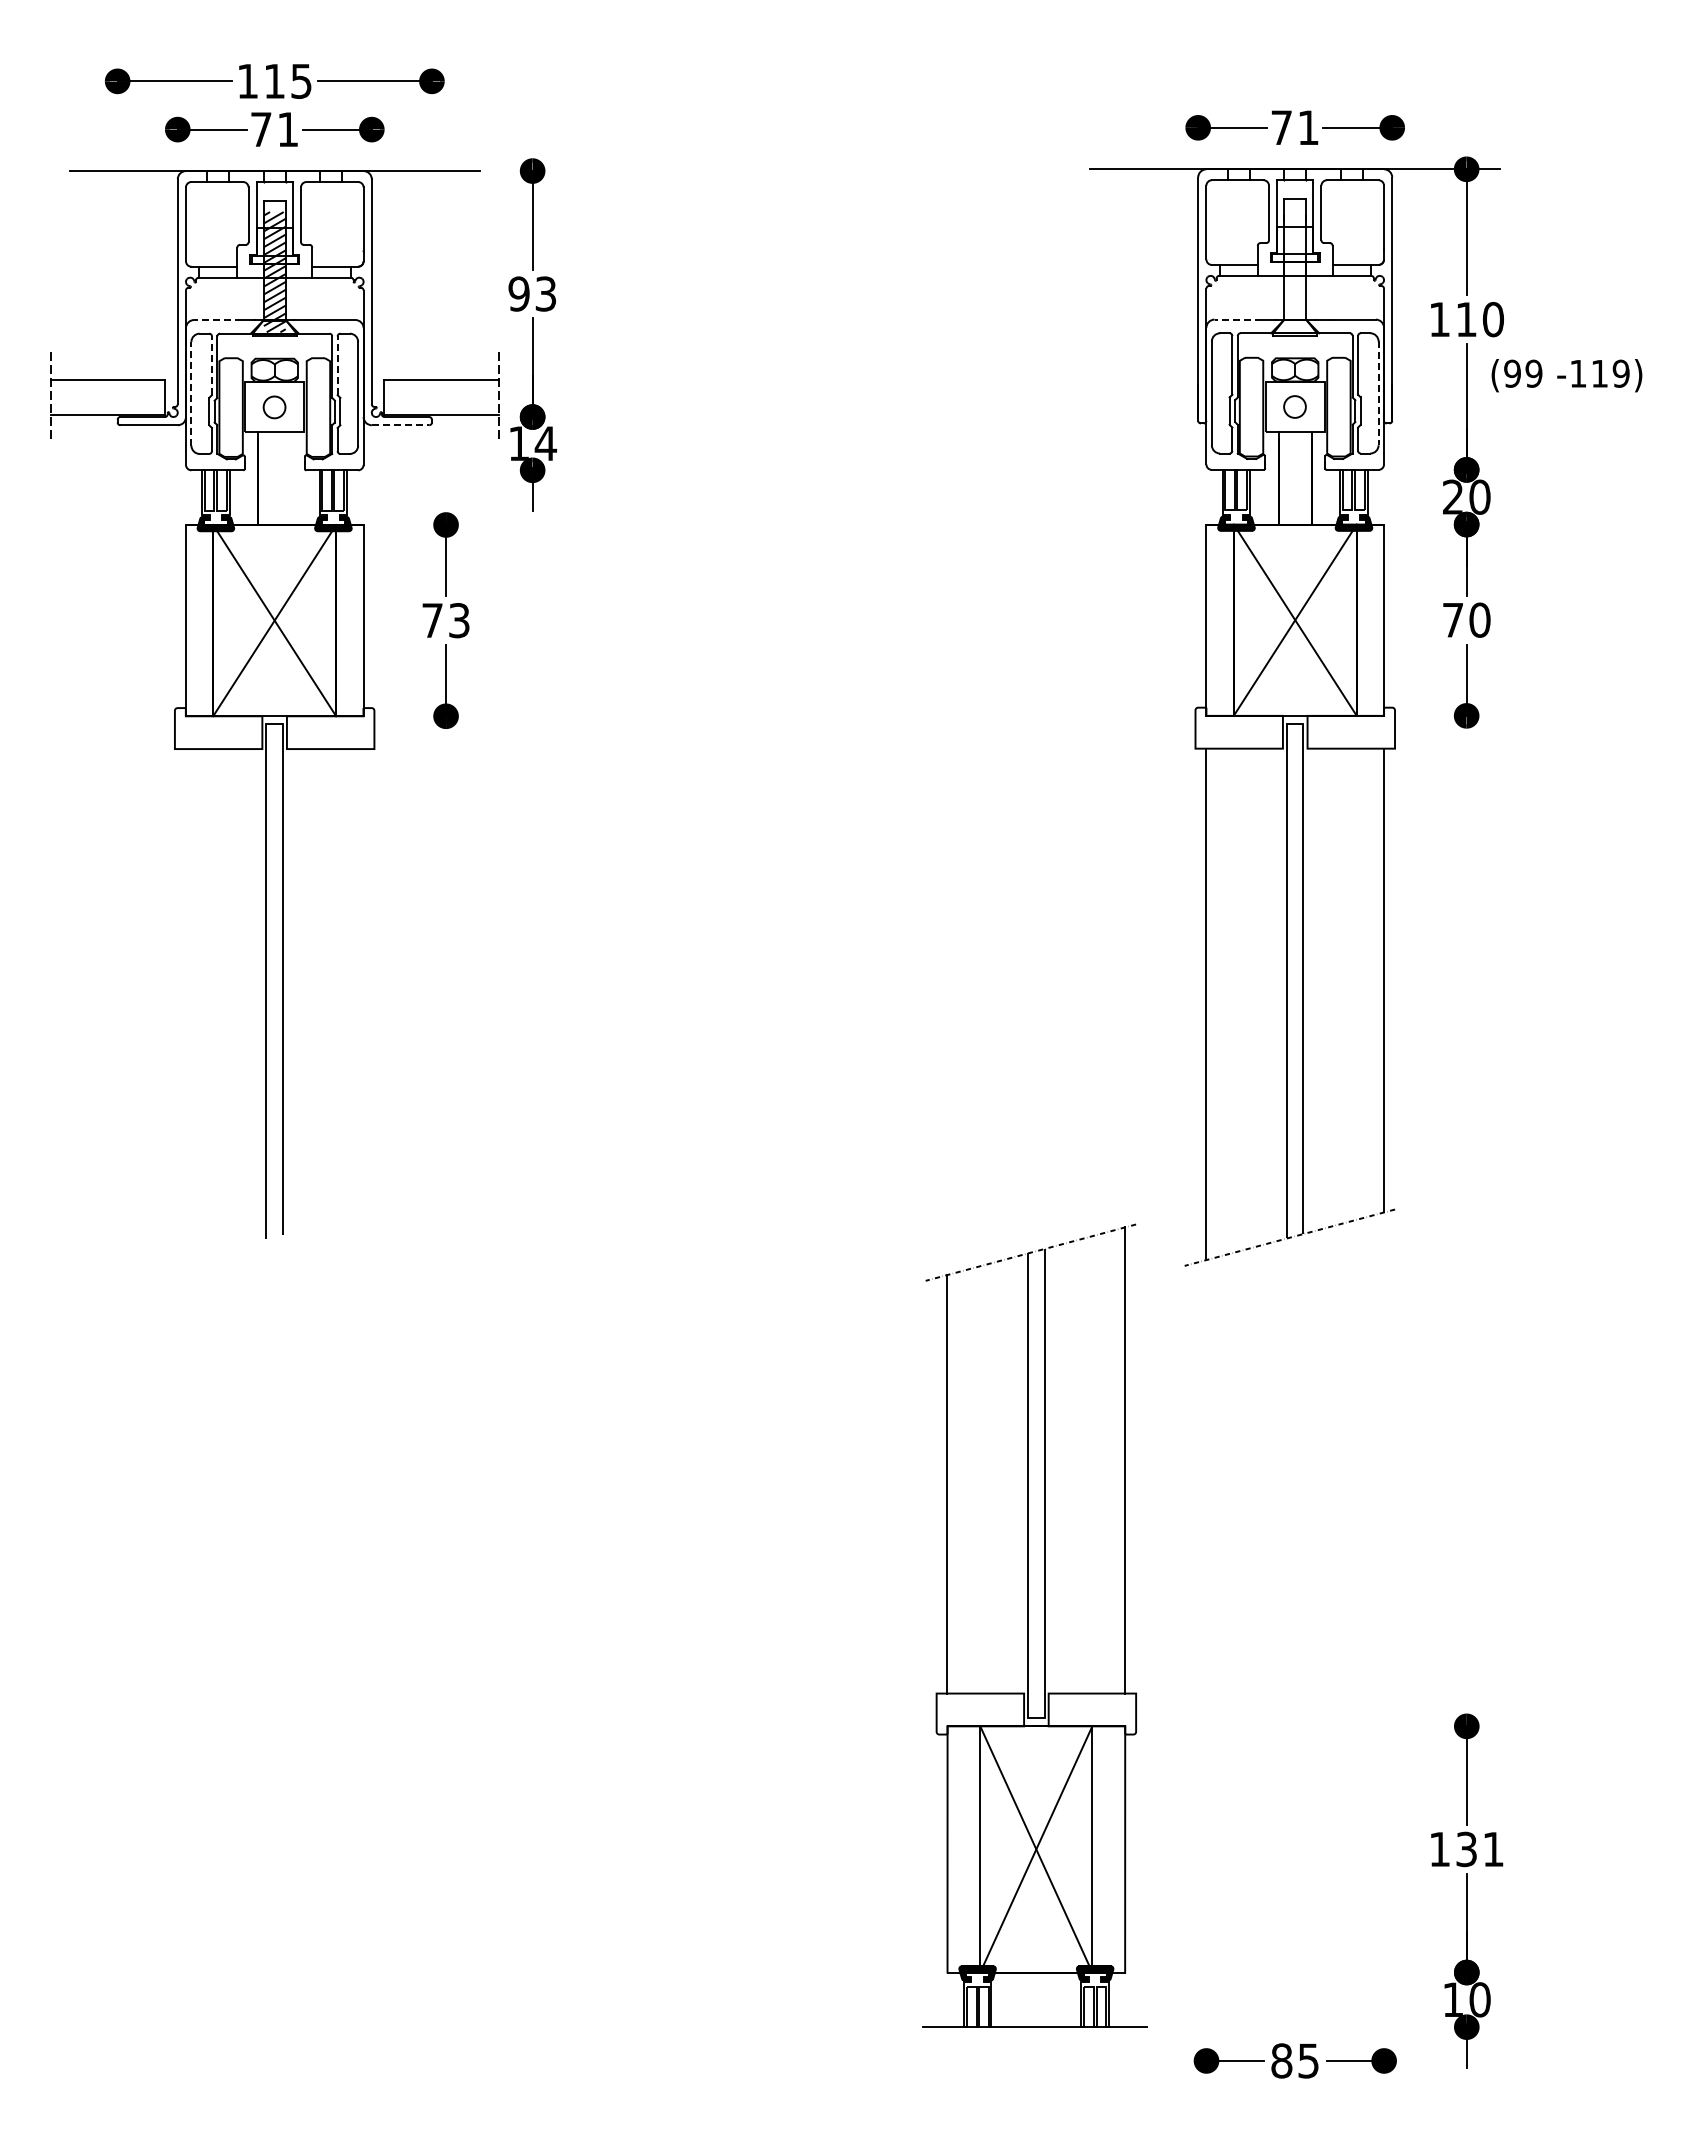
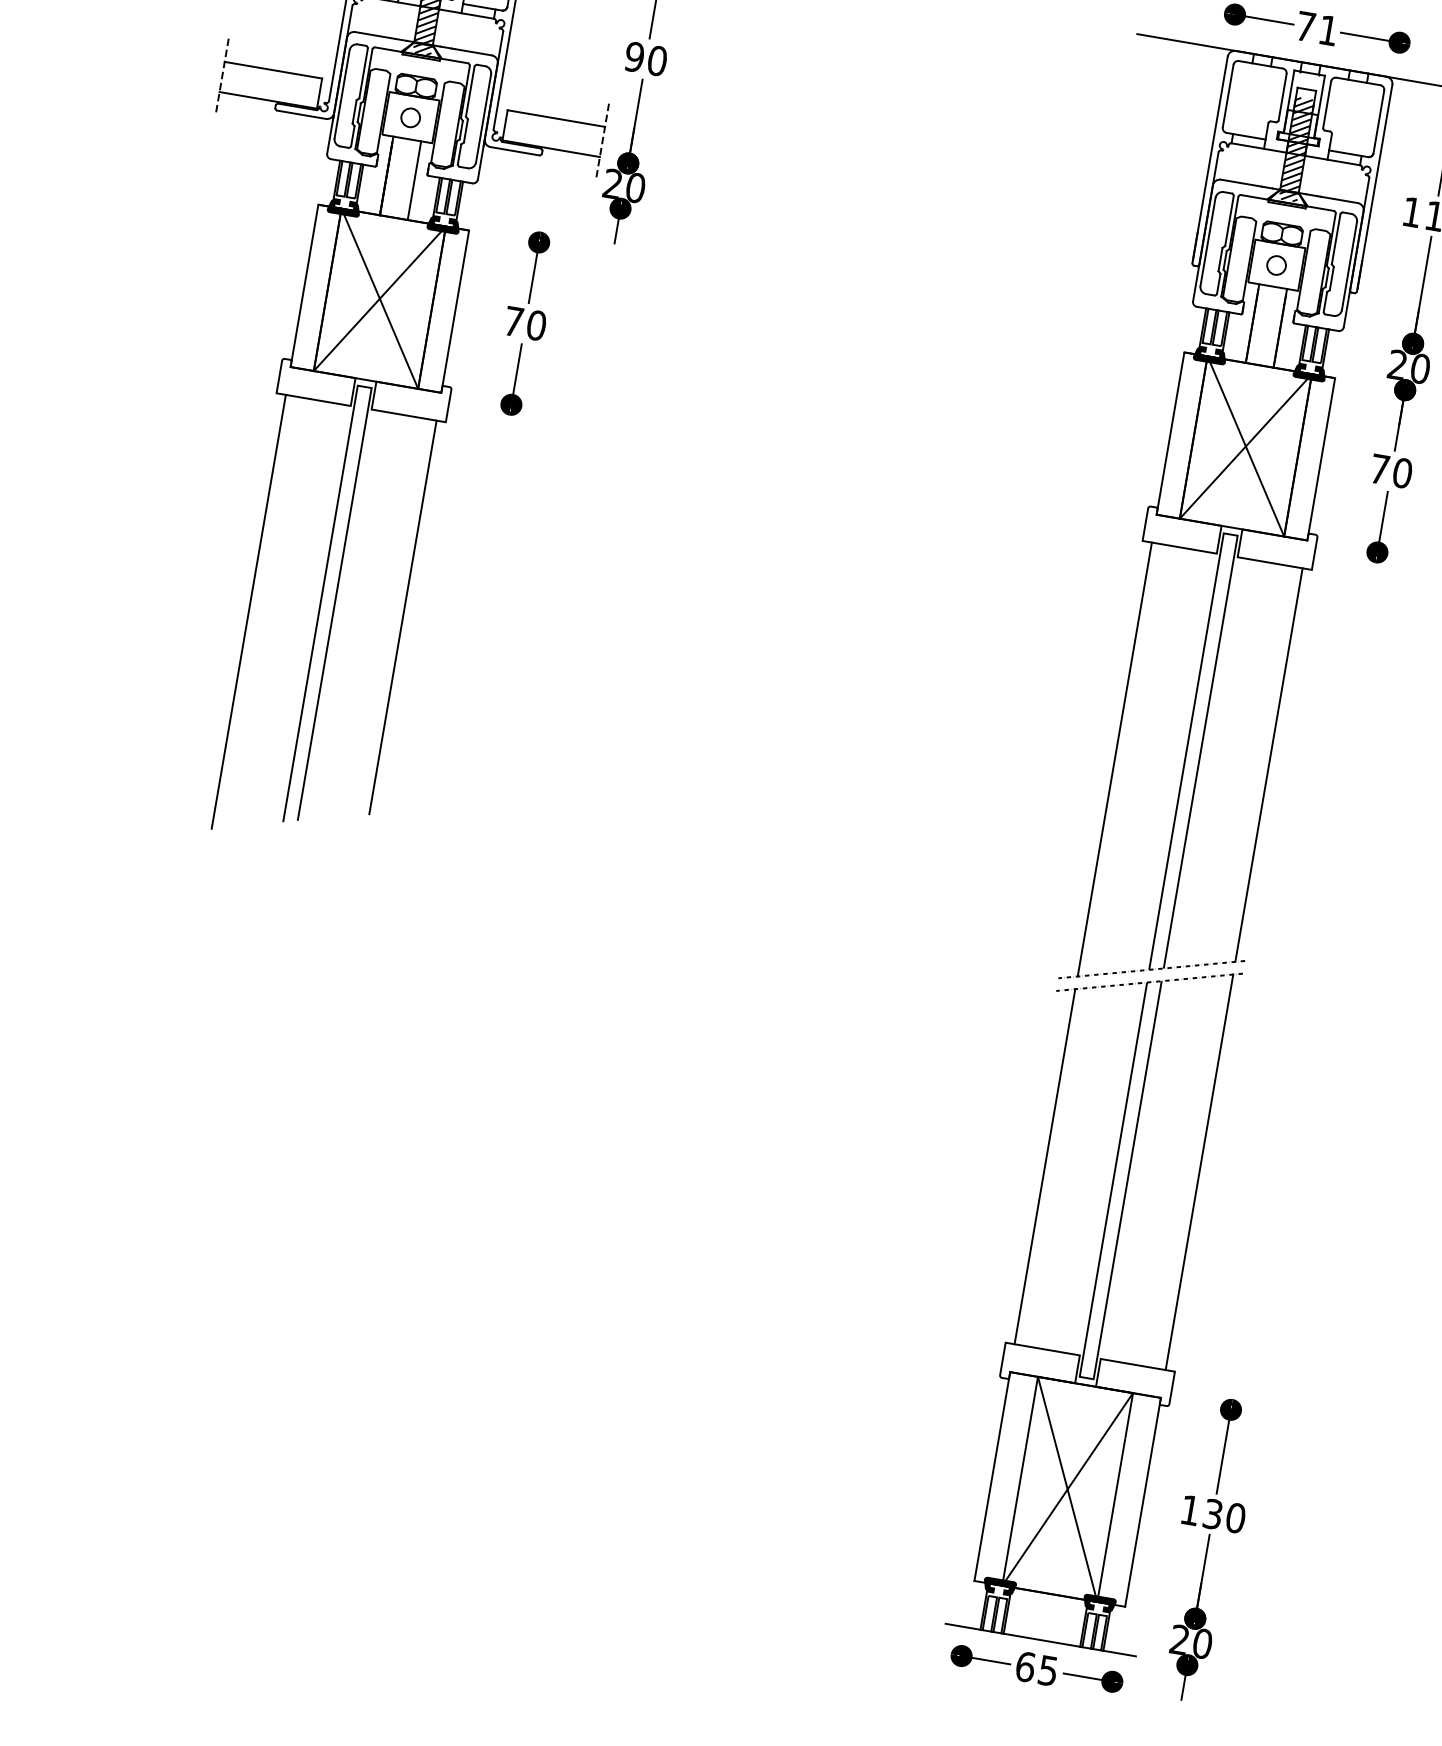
hatch: (1295, 270) -> (1296, 149), added
text: (545, 293) -> (657, 60), 93 -> 90
line: (1238, 319) -> (1241, 183), dashed -> solid
line: (218, 320) -> (375, 35), dashed -> solid
line: (211, 365) -> (363, 73), dashed -> solid
line: (337, 365) -> (470, 91), dashed -> solid
line: (191, 393) -> (342, 94), dashed -> solid
line: (1378, 393) -> (1349, 266), dashed -> solid
line: (400, 425) -> (514, 151), dashed -> solid
text: (533, 443) -> (625, 186), 14 -> 20
line: (291, 478) -> (414, 180), added
text: (458, 620) -> (535, 325), 73 -> 70
line: (363, 980) -> (403, 617), added
line: (185, 1004) -> (248, 611), added
part: (1034, 1625) -> (1098, 1299), moved
text: (1493, 1849) -> (1235, 1518), 131 -> 130
text: (1452, 1999) -> (1179, 1639), 10 -> 20
text: (1281, 2060) -> (1025, 1666), 85 -> 65

